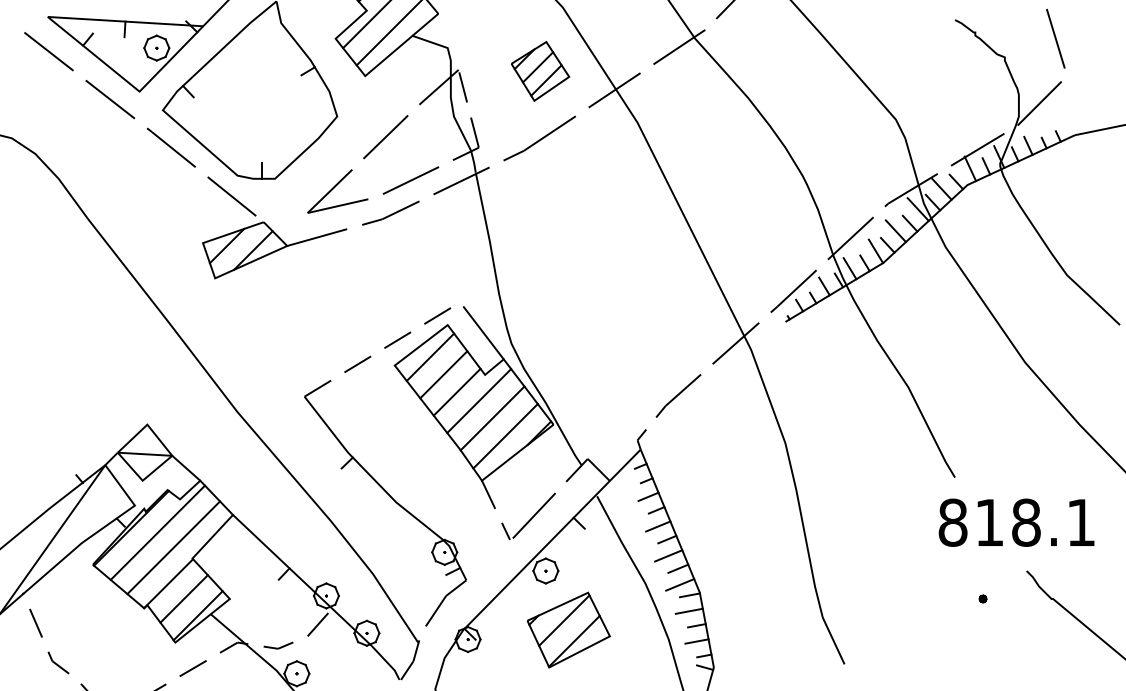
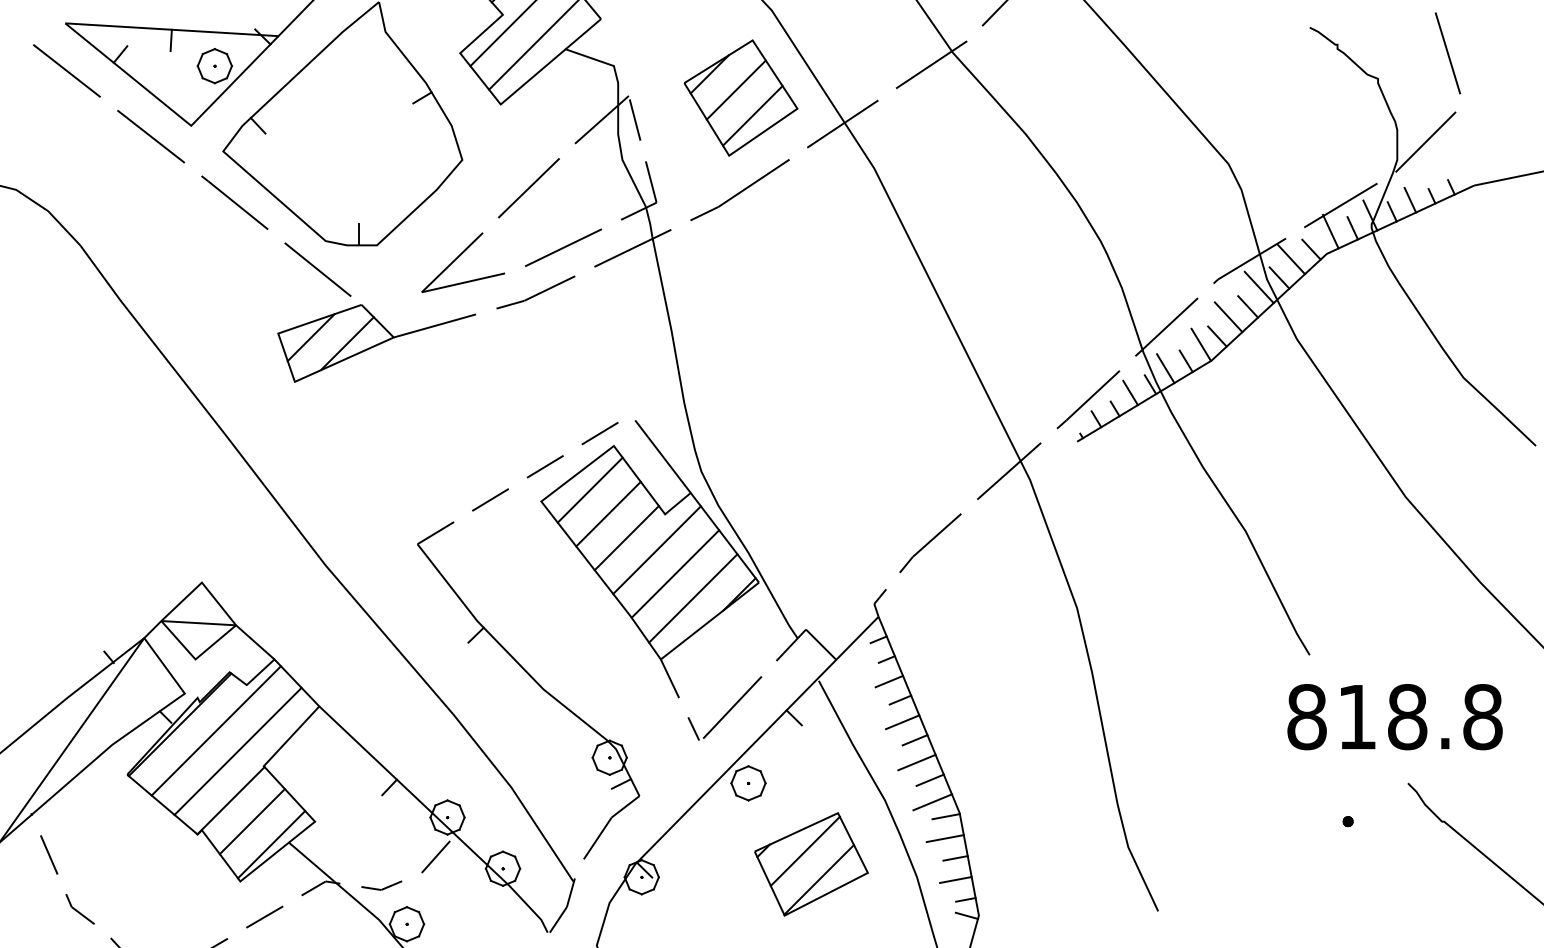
part: (540, 71) -> (741, 98), size x1.43
text: (1081, 522) -> (1483, 716), 818.1 -> 818.8
part: (568, 629) -> (811, 863), moved

